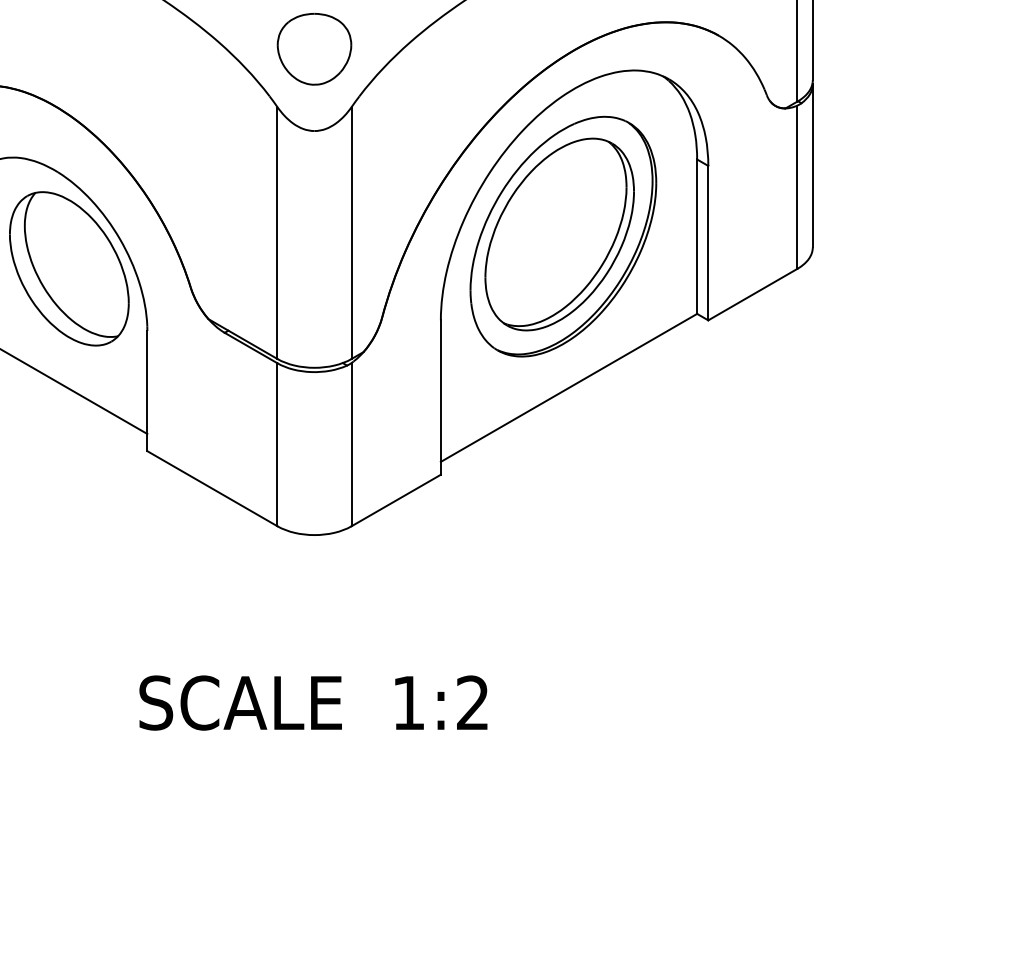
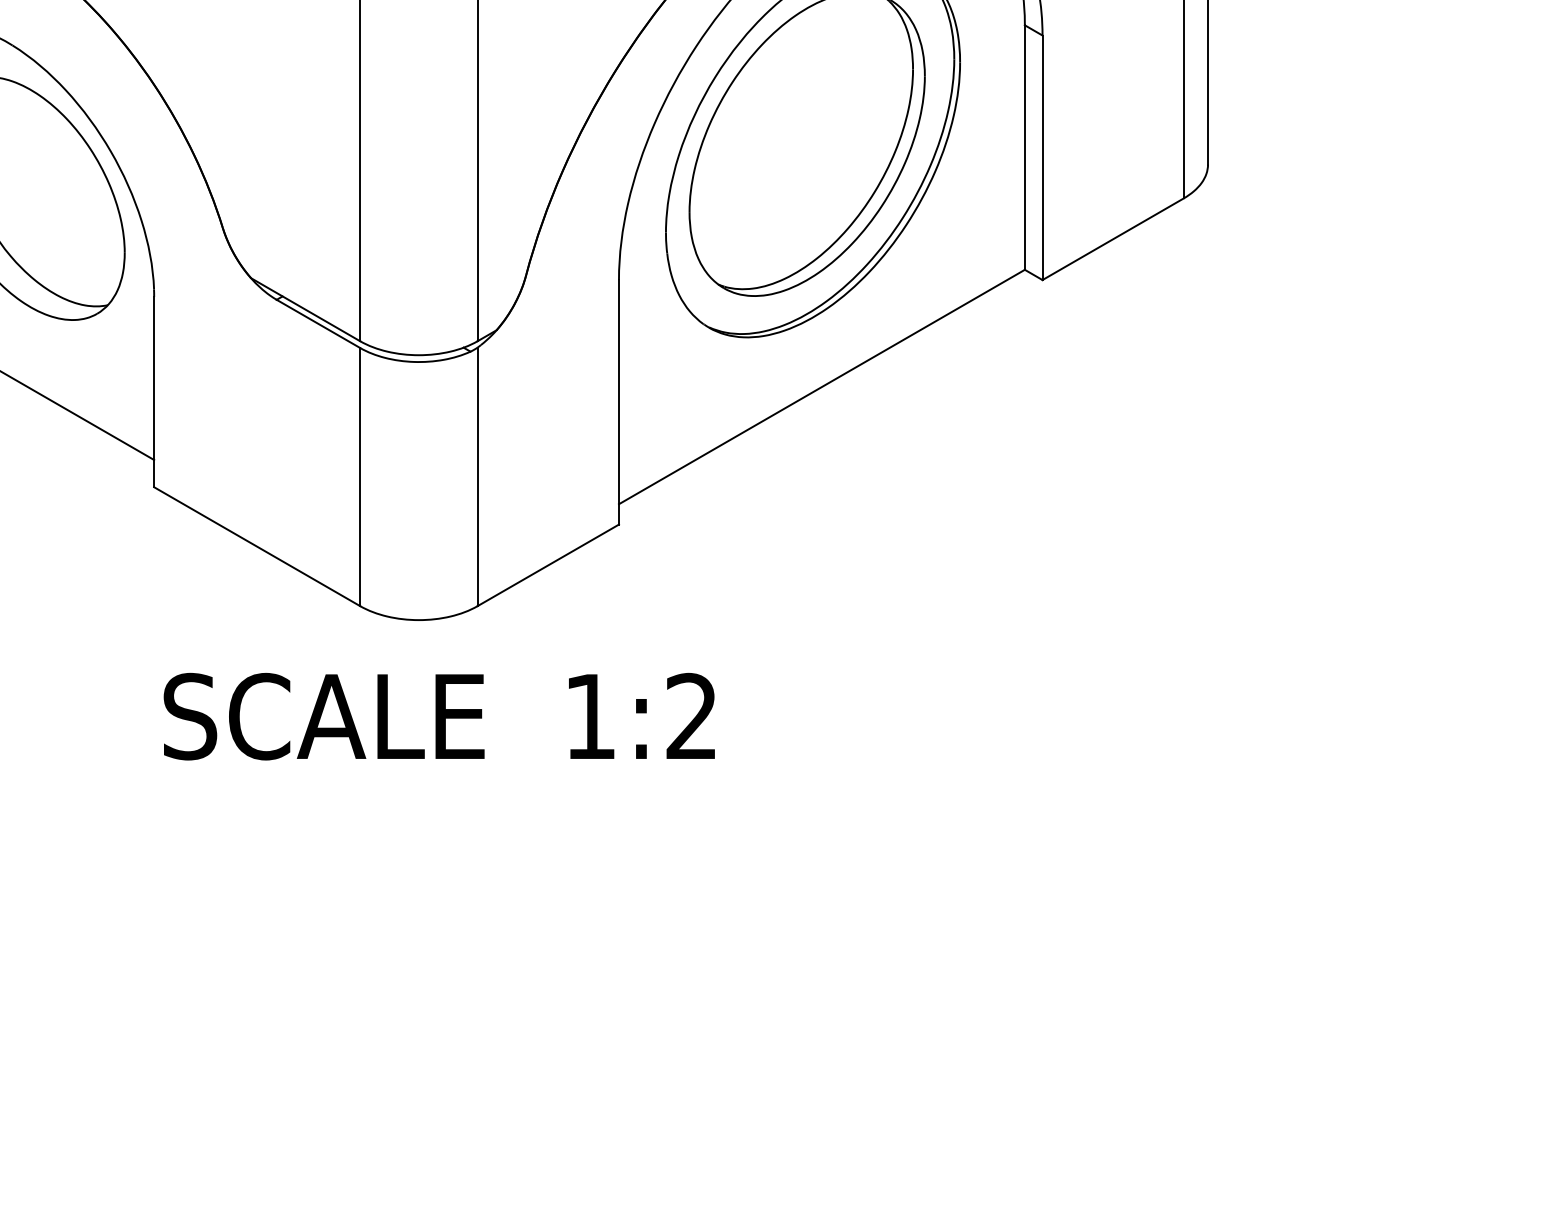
text: (313, 702) -> (439, 715), moved

